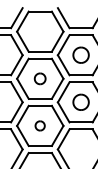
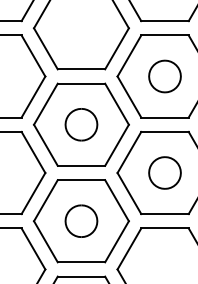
part: (39, 78) -> (79, 124), size x1.43
part: (39, 125) -> (79, 220), size x1.67

